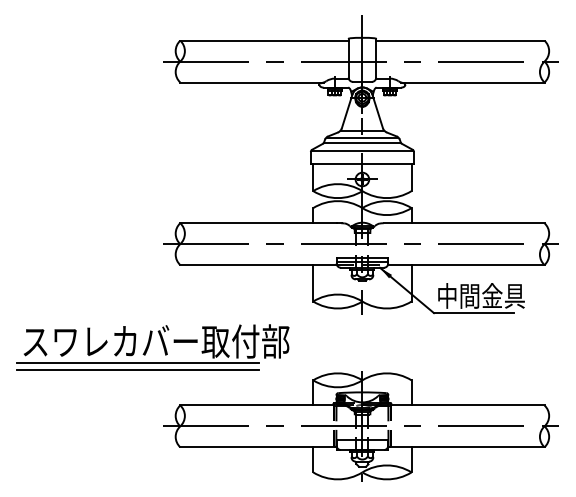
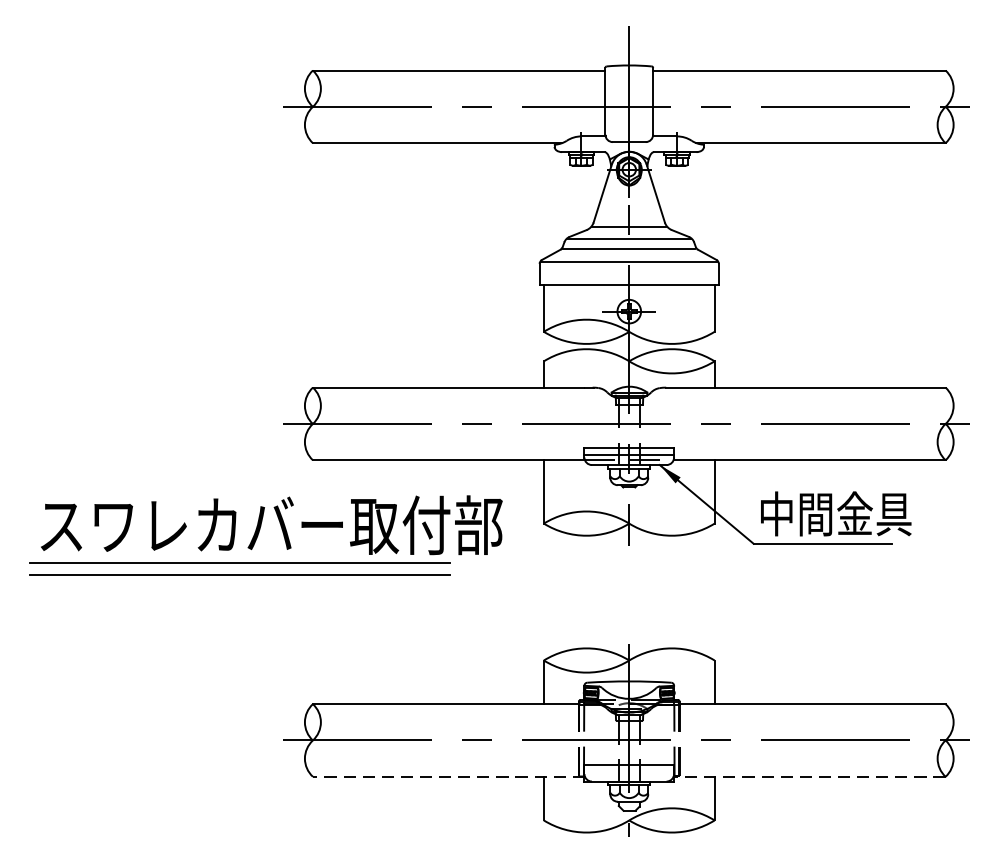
part: (152, 347) -> (264, 535), moved
line: (258, 447) -> (448, 777), solid -> dashed
line: (465, 447) -> (808, 777), solid -> dashed

